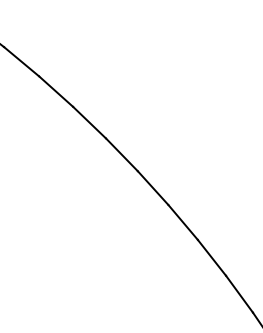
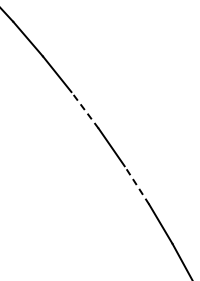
line: (121, 154) -> (84, 110), solid -> dashed
line: (183, 222) -> (137, 185), solid -> dashed

